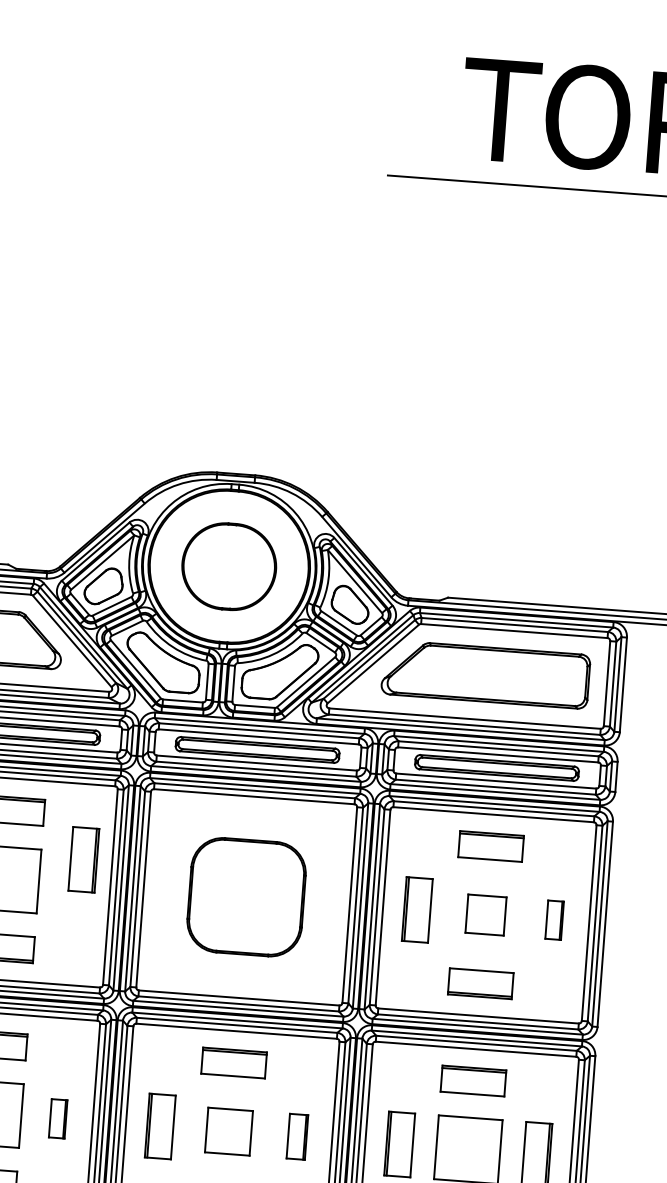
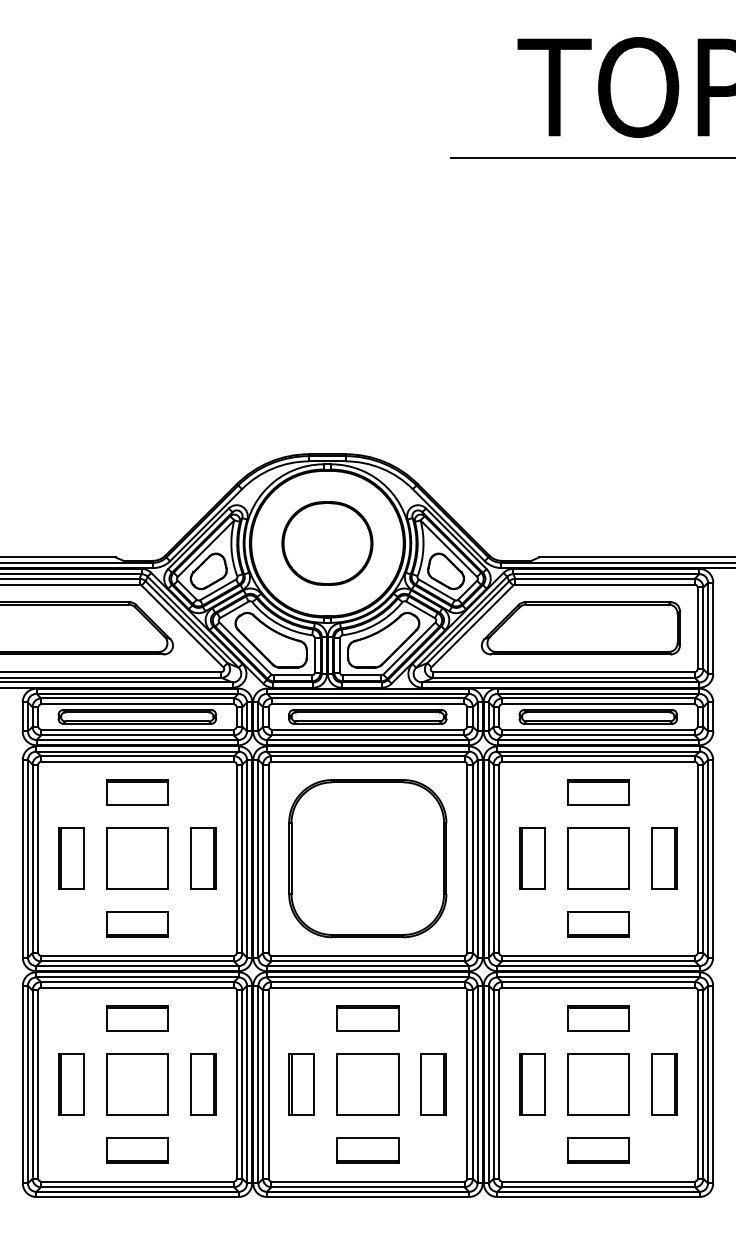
part: (84, 859) -> (203, 858), moved
part: (246, 896) -> (367, 858), size x1.43
part: (486, 915) -> (598, 858), size x1.67
part: (554, 920) -> (664, 858), size x1.67
part: (58, 1118) -> (203, 1084), size x1.67
part: (228, 1131) -> (367, 1084), size x1.43
part: (297, 1136) -> (433, 1084), size x1.43

